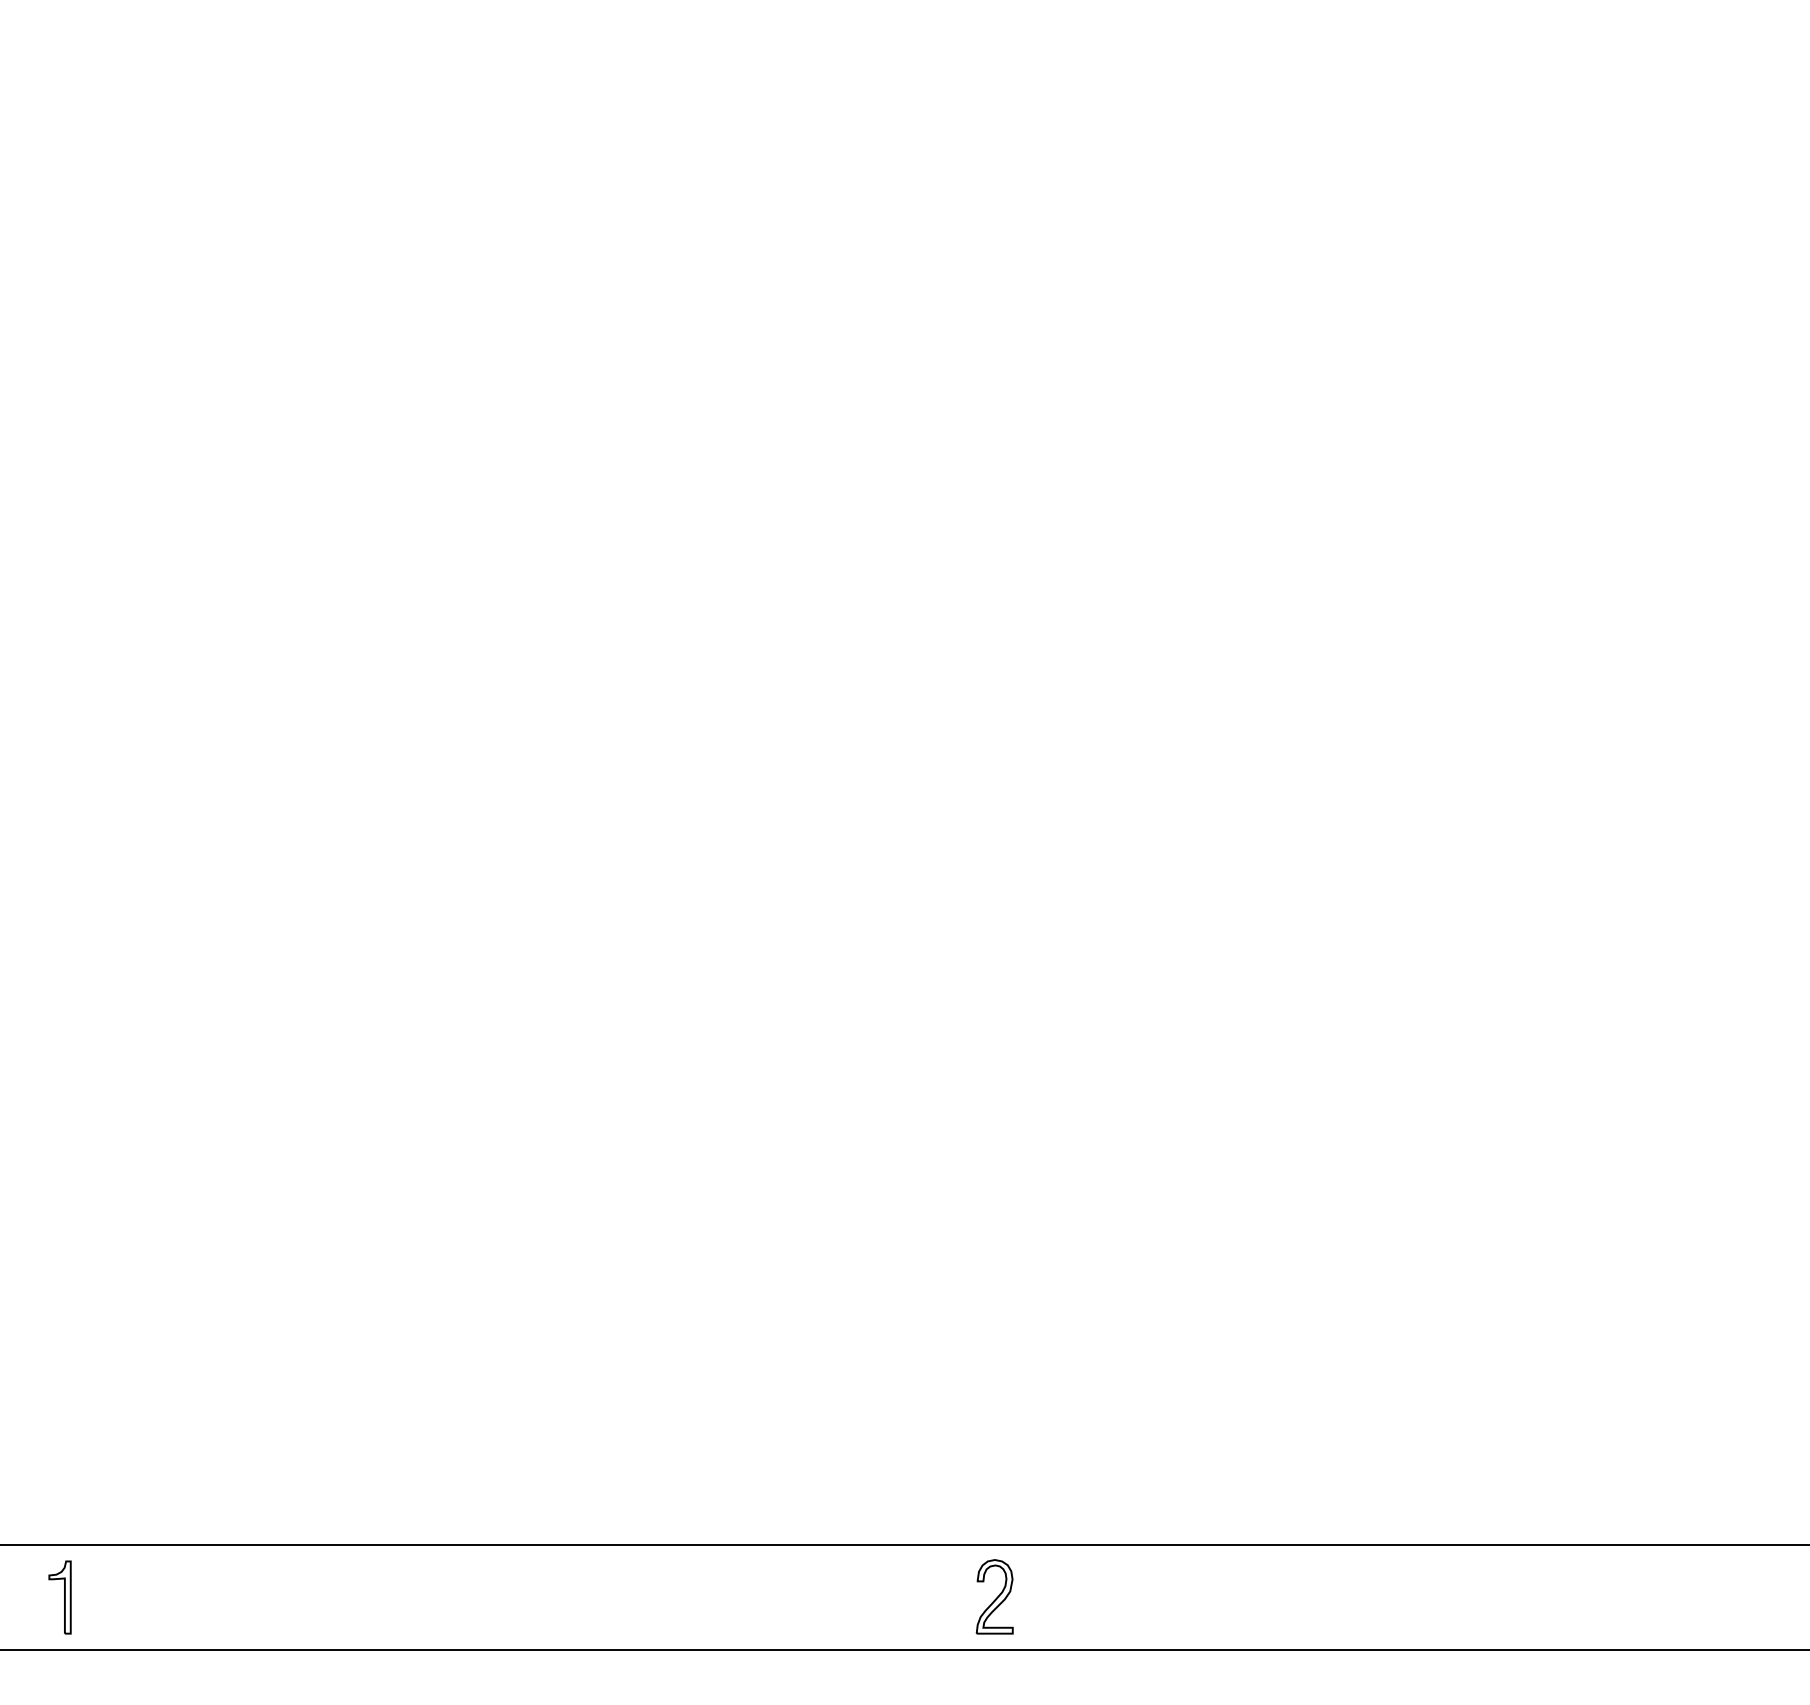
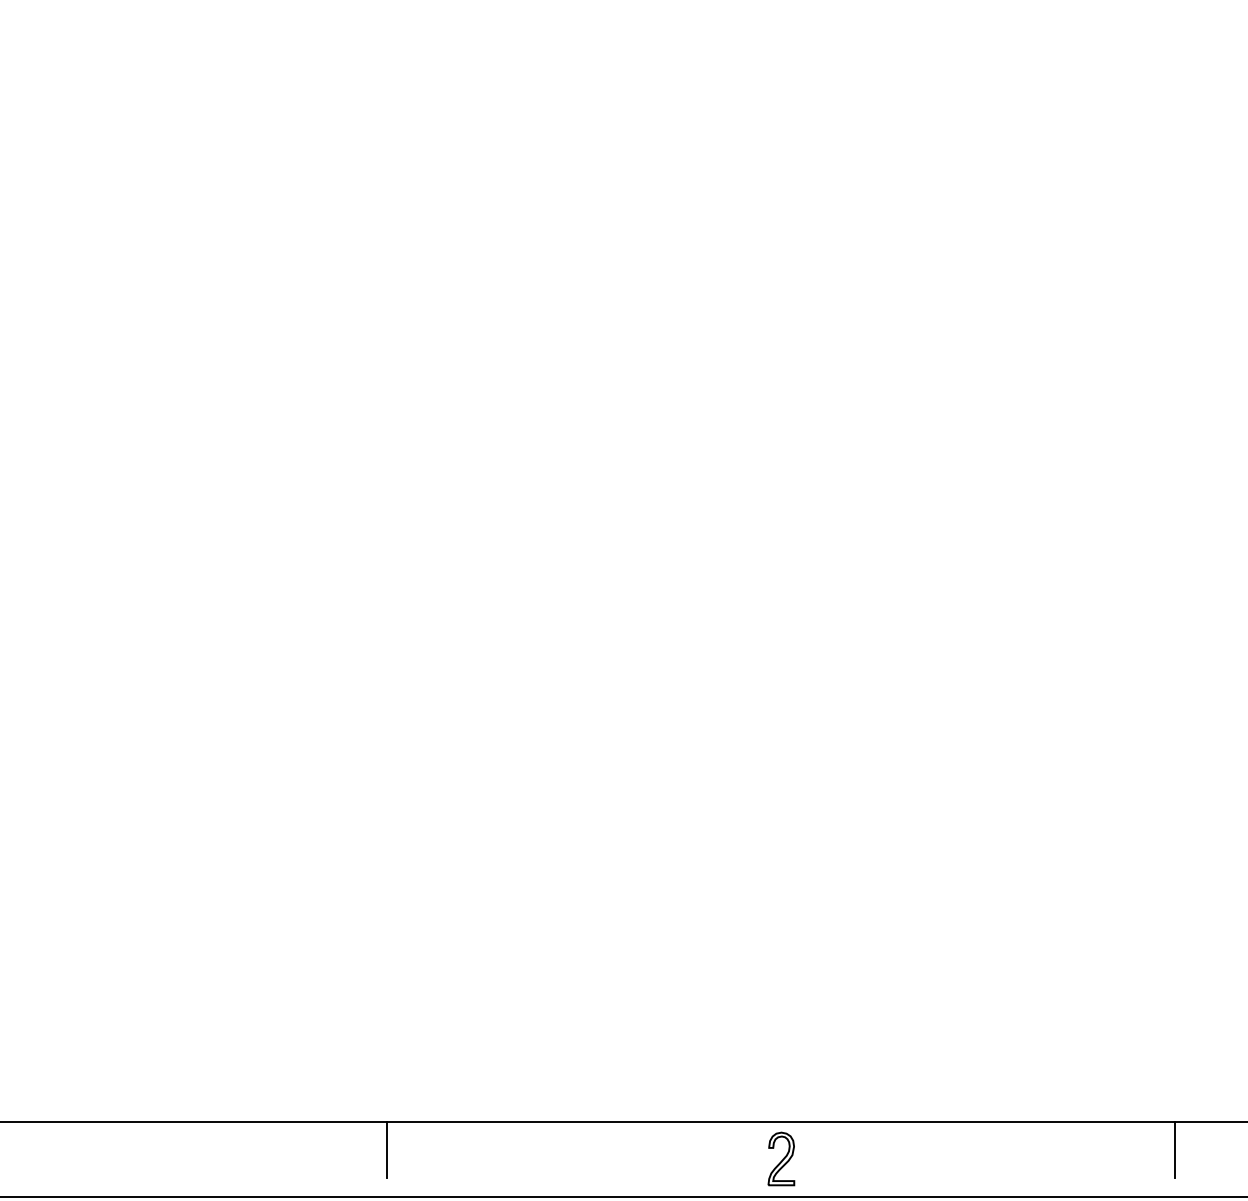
line: (616, 1584) -> (387, 1150), added
line: (1718, 1584) -> (1175, 1150), added
part: (994, 1596) -> (781, 1158), moved

